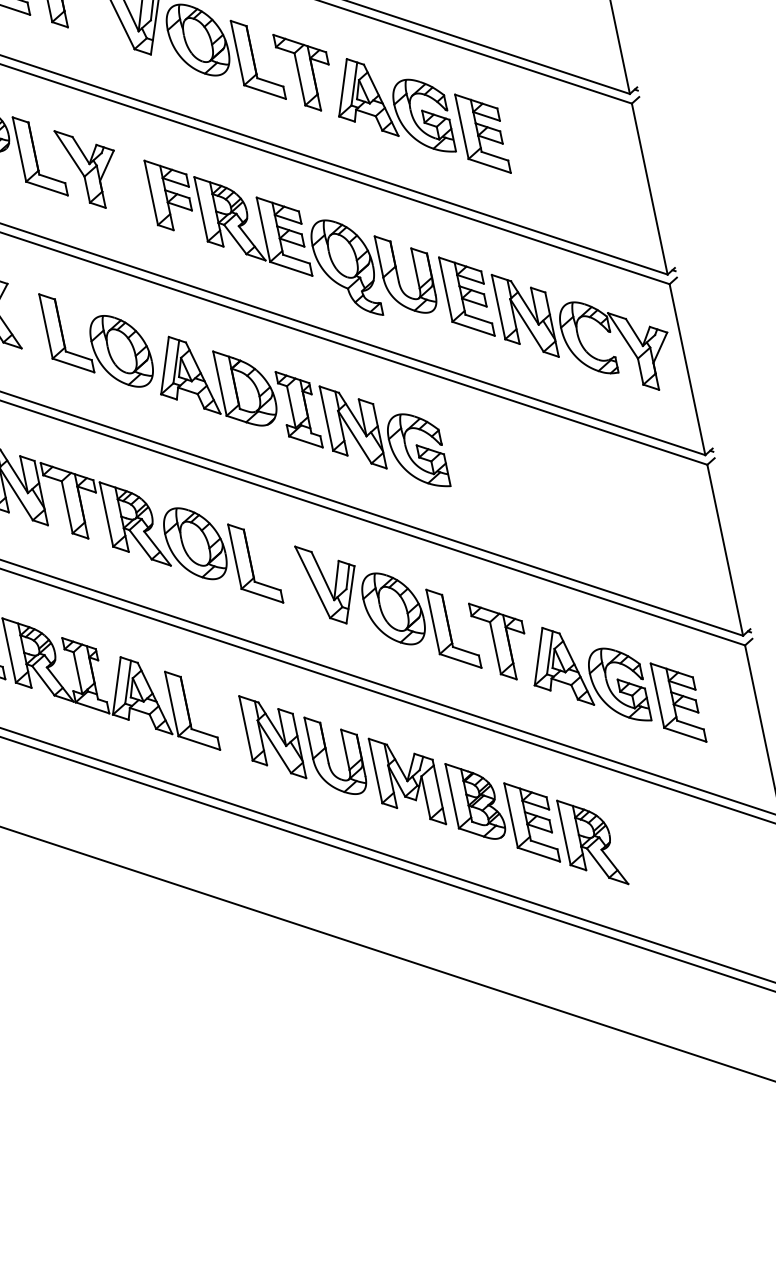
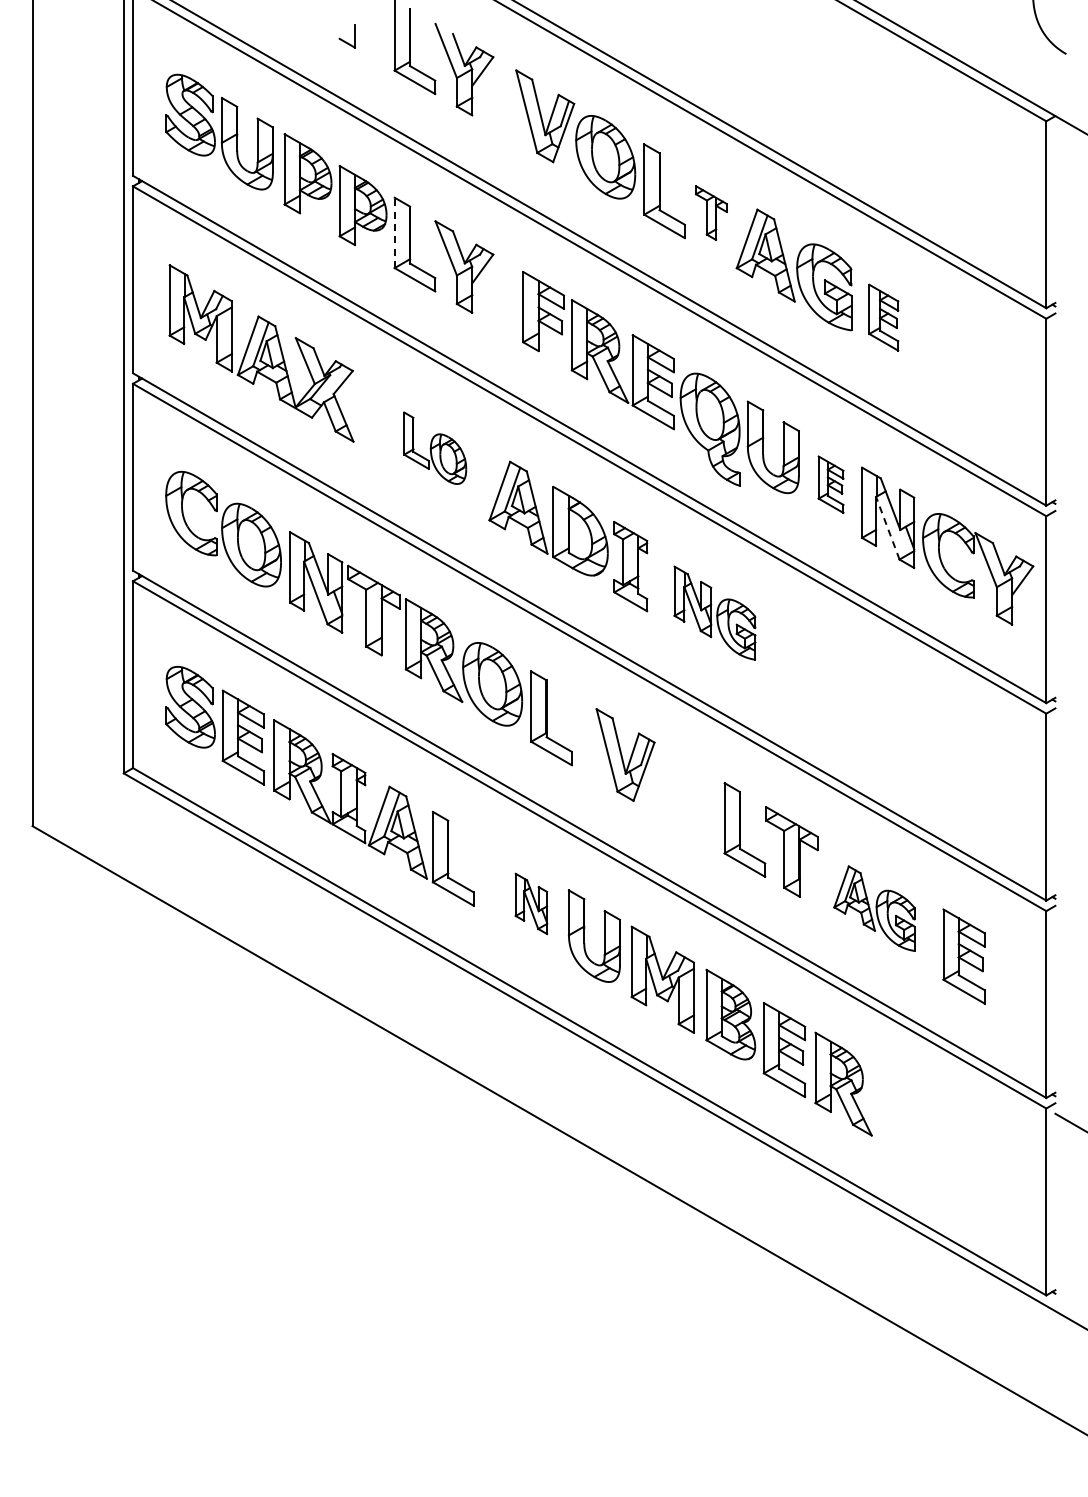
part: (305, 70) -> (711, 212), size x0.6
part: (482, 133) -> (883, 317), size x0.7
line: (19, 149) -> (394, 232), solid -> dashed
part: (466, 296) -> (830, 484), size x0.6
line: (526, 324) -> (887, 527), solid -> dashed
part: (96, 338) -> (434, 447), size x0.6
part: (384, 435) -> (714, 612), size x0.7
part: (392, 608) -> (685, 795), removed
part: (587, 675) -> (874, 908), size x0.7
part: (272, 736) -> (531, 903), size x0.6

